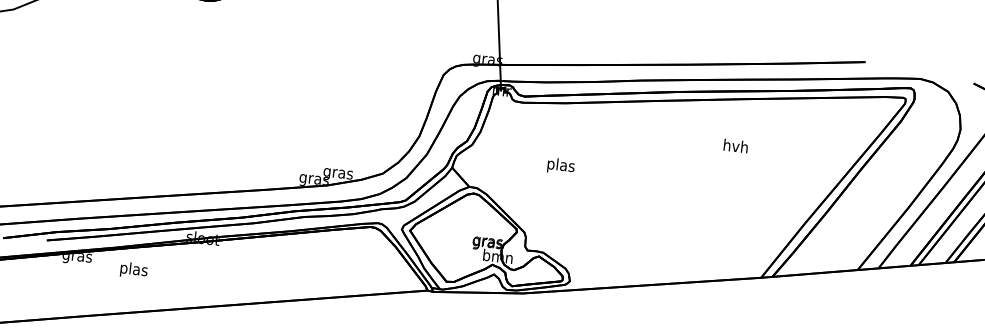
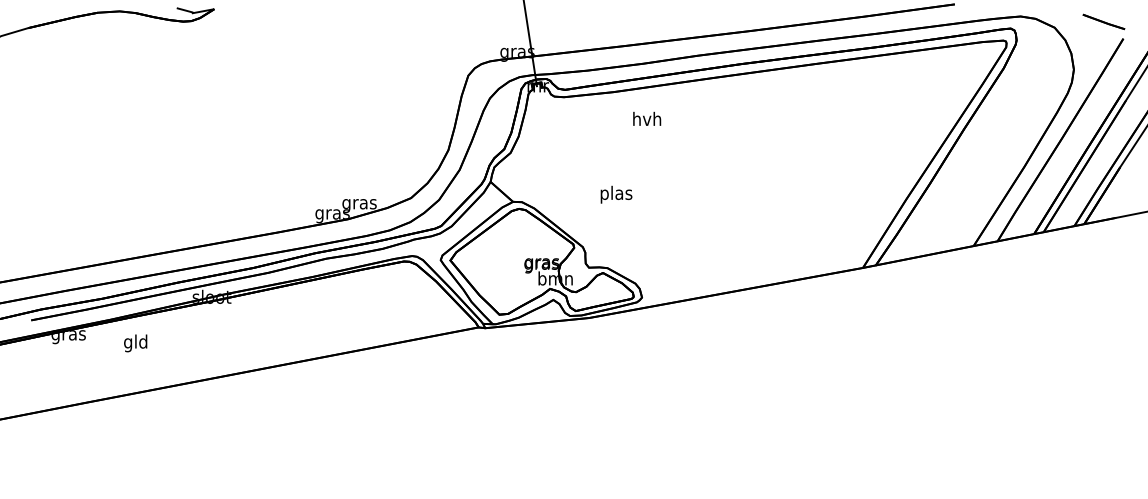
text: (736, 145) -> (647, 118), moved
text: (561, 166) -> (616, 194), moved
text: (133, 270) -> (135, 343), plas -> gld

